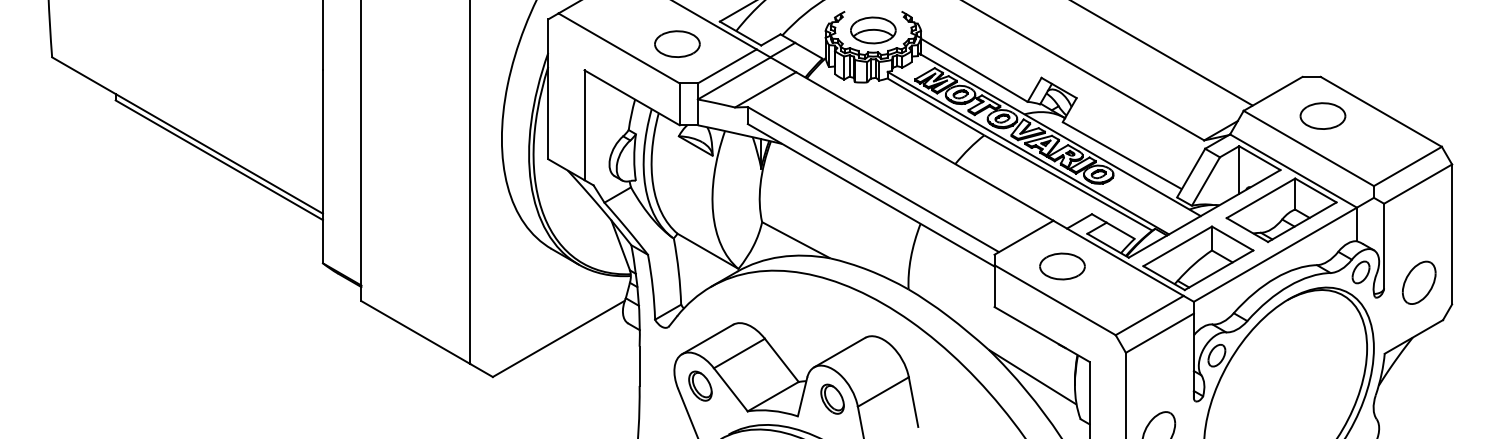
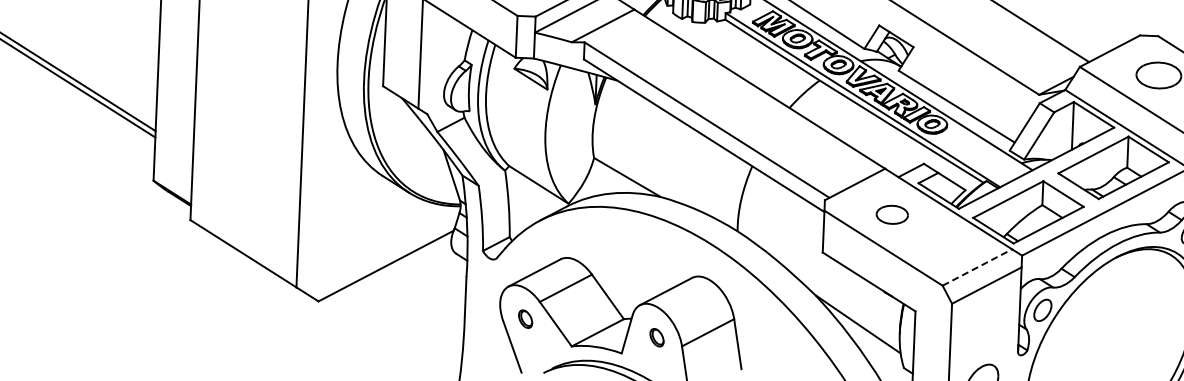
part: (1062, 266) -> (892, 214), size x0.7
line: (1150, 315) -> (978, 267), solid -> dashed
part: (700, 385) -> (525, 318), size x0.6
part: (832, 398) -> (657, 337), size x0.6

